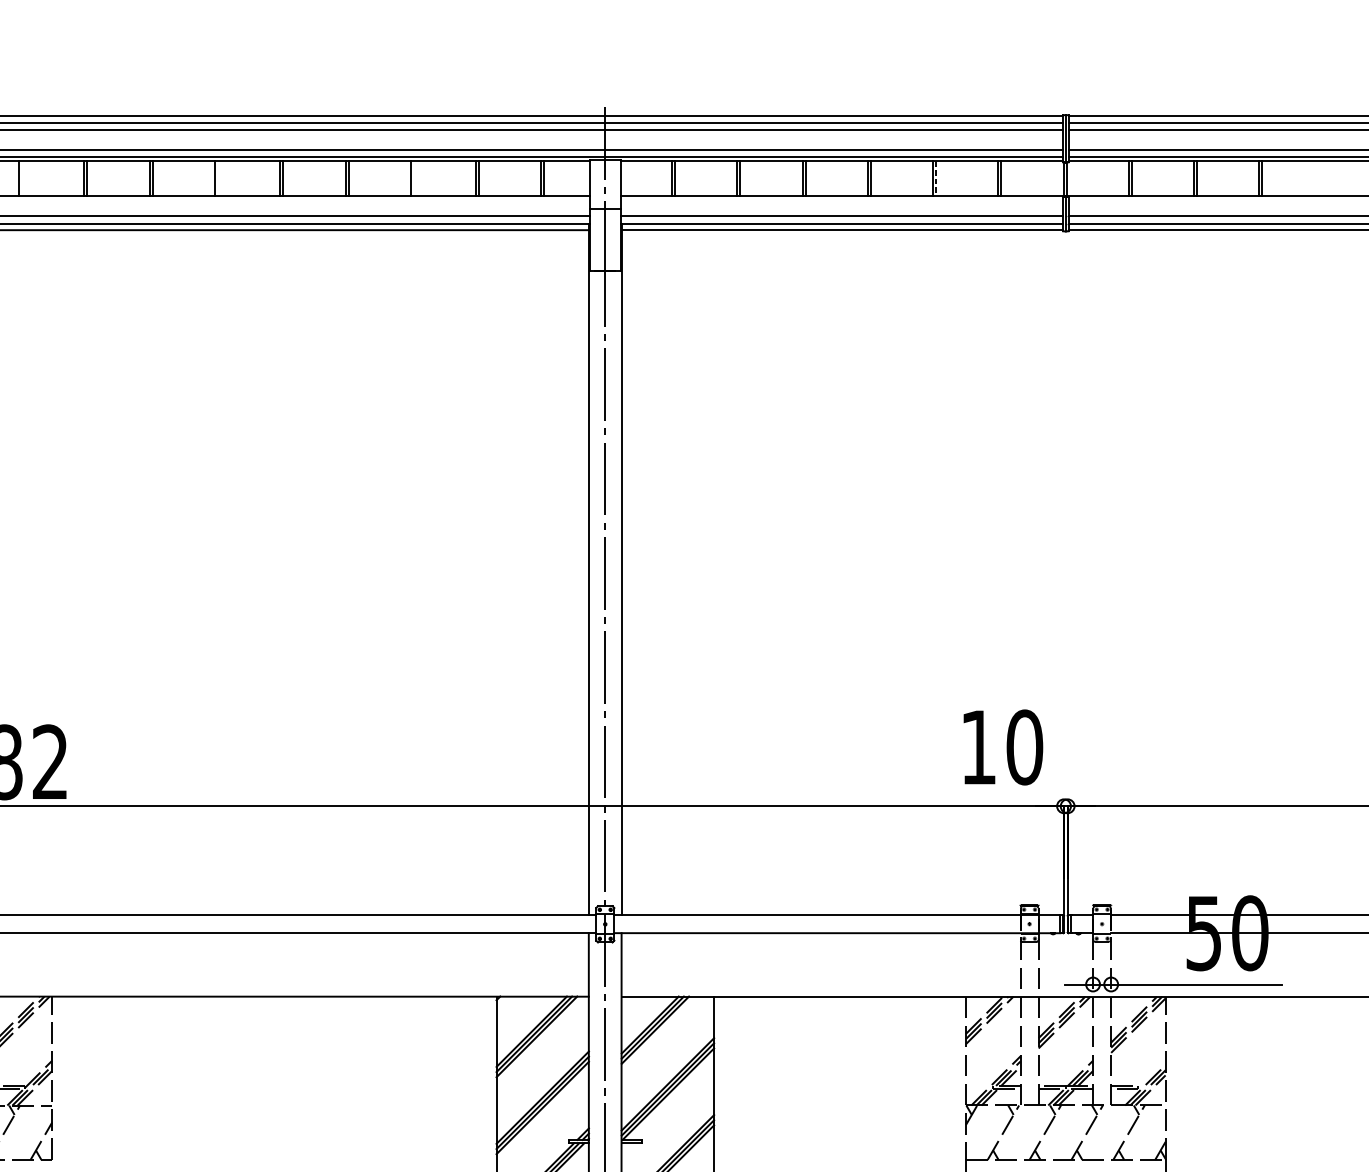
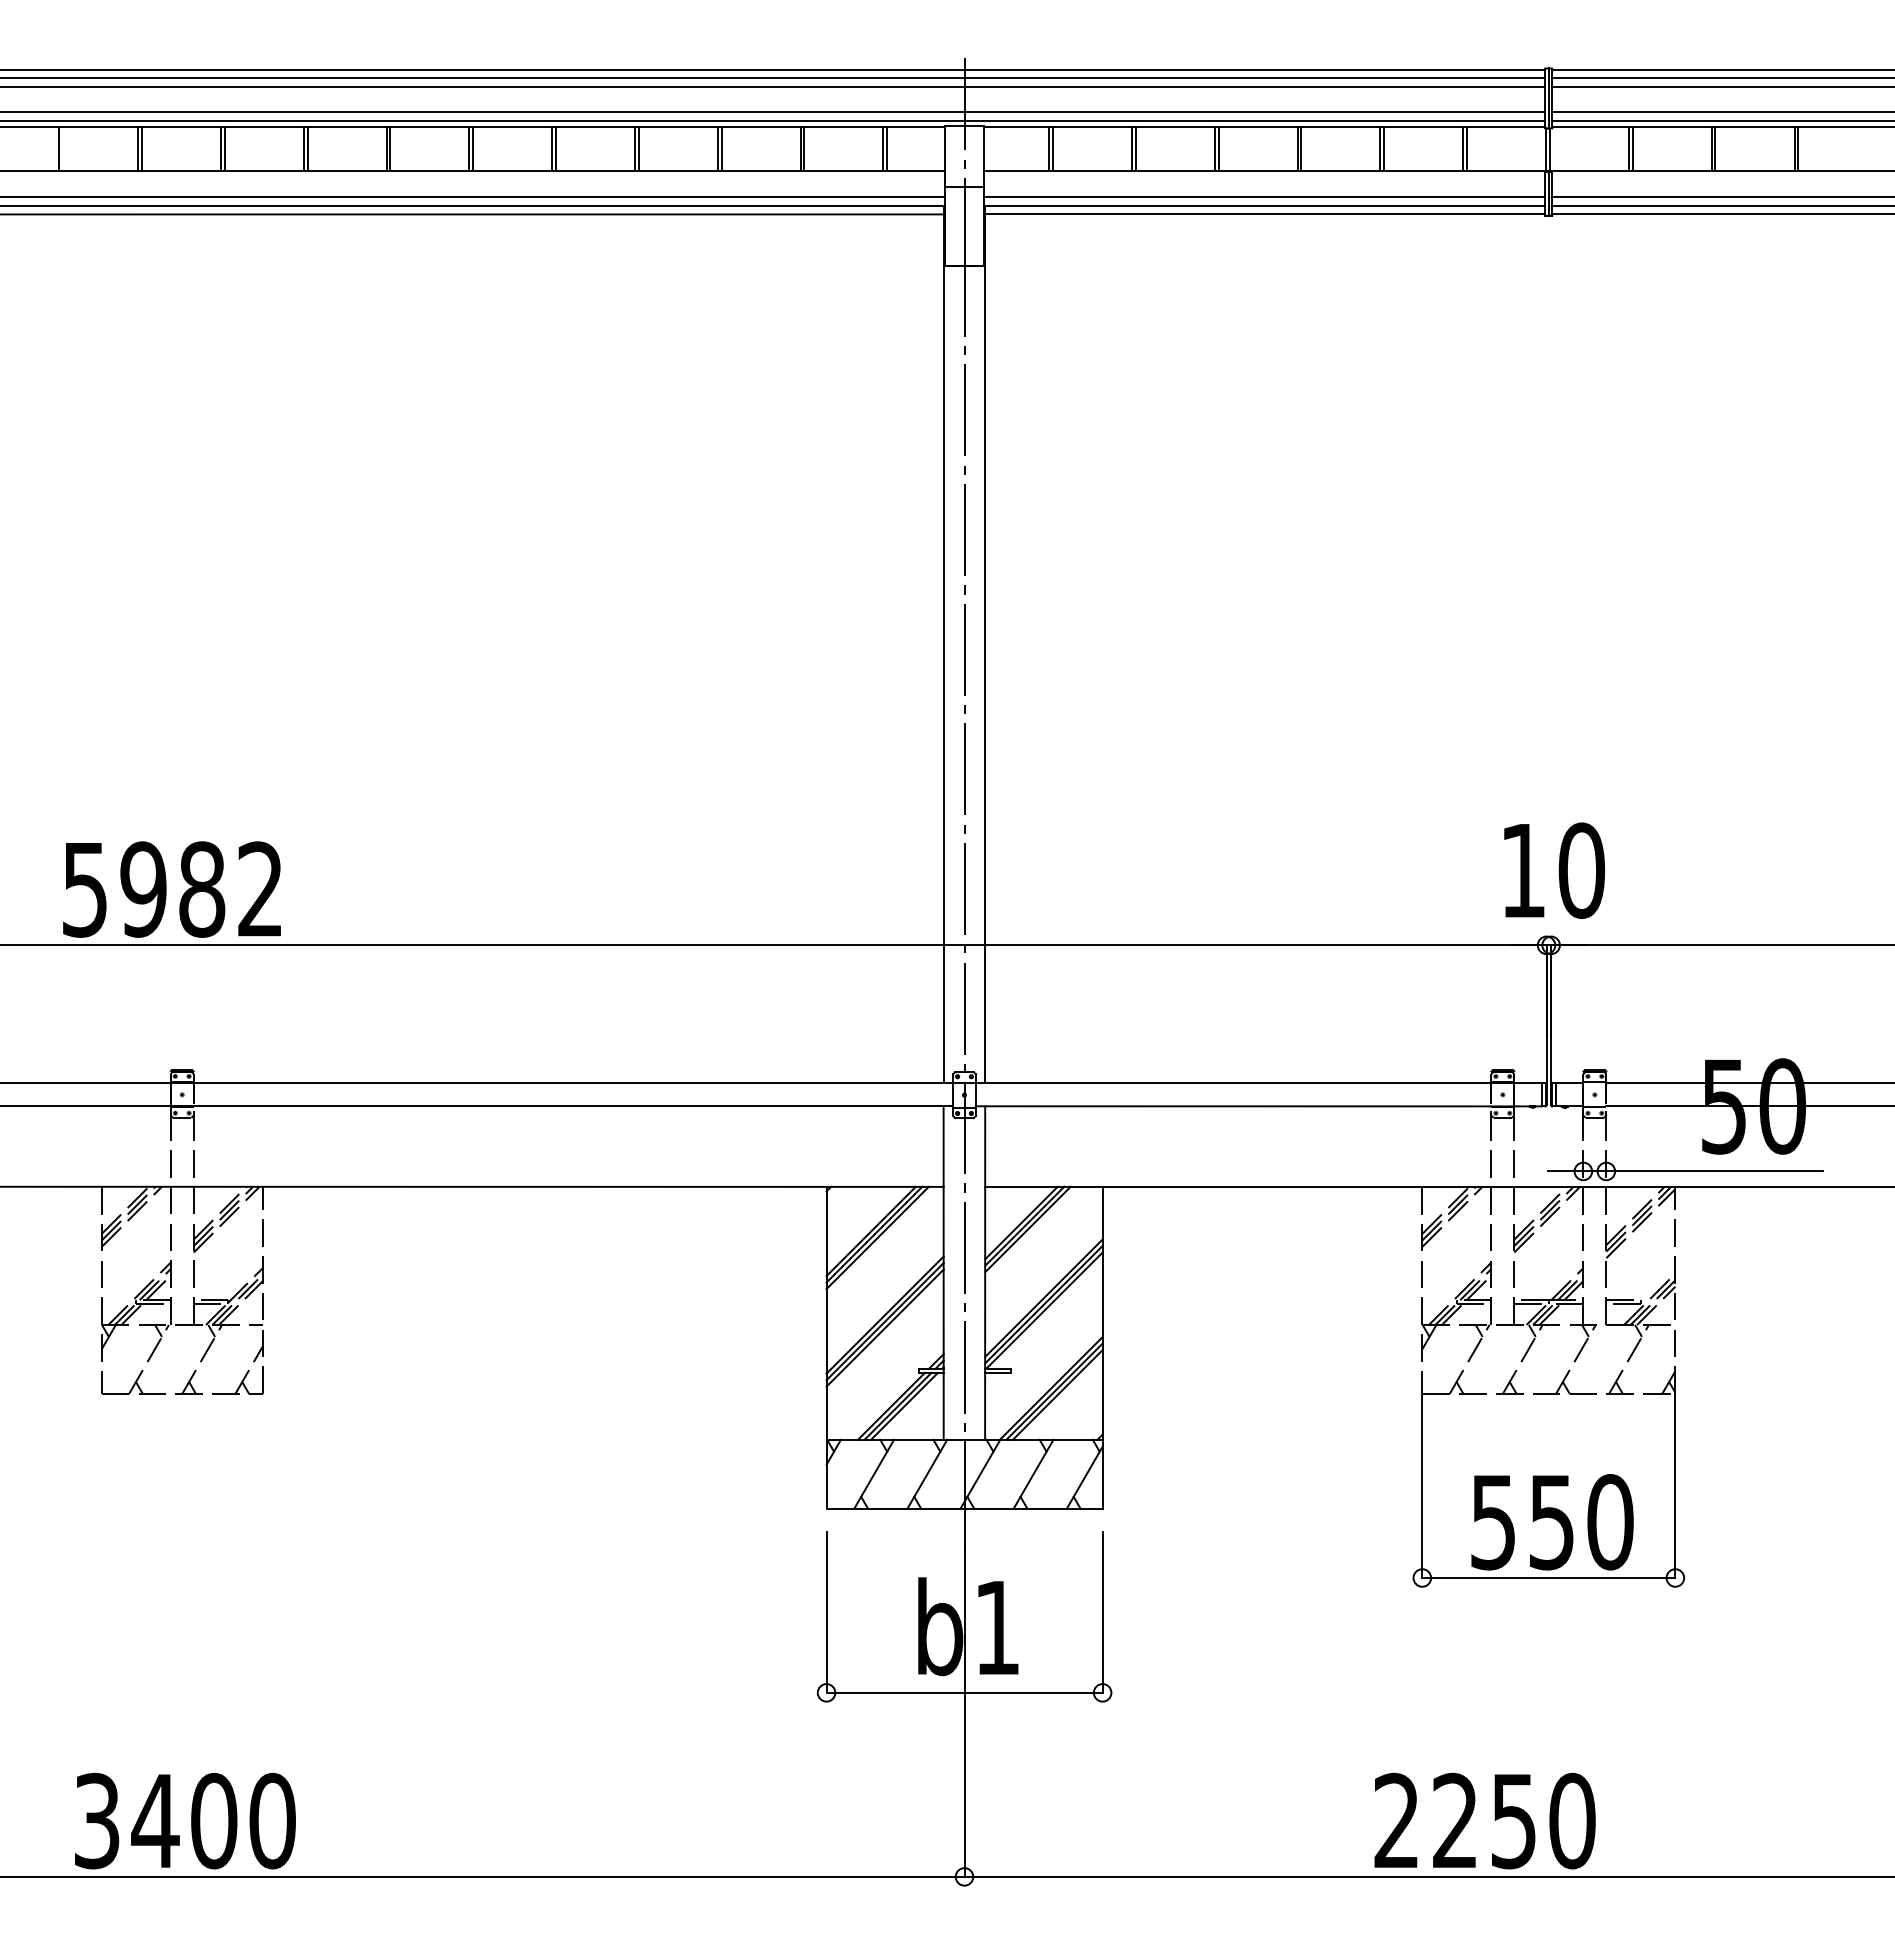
line: (22, 179) -> (224, 149), added
line: (218, 179) -> (473, 149), added
line: (413, 179) -> (721, 149), added
line: (936, 179) -> (1384, 149), dashed -> solid
text: (1003, 747) -> (1554, 870), moved

